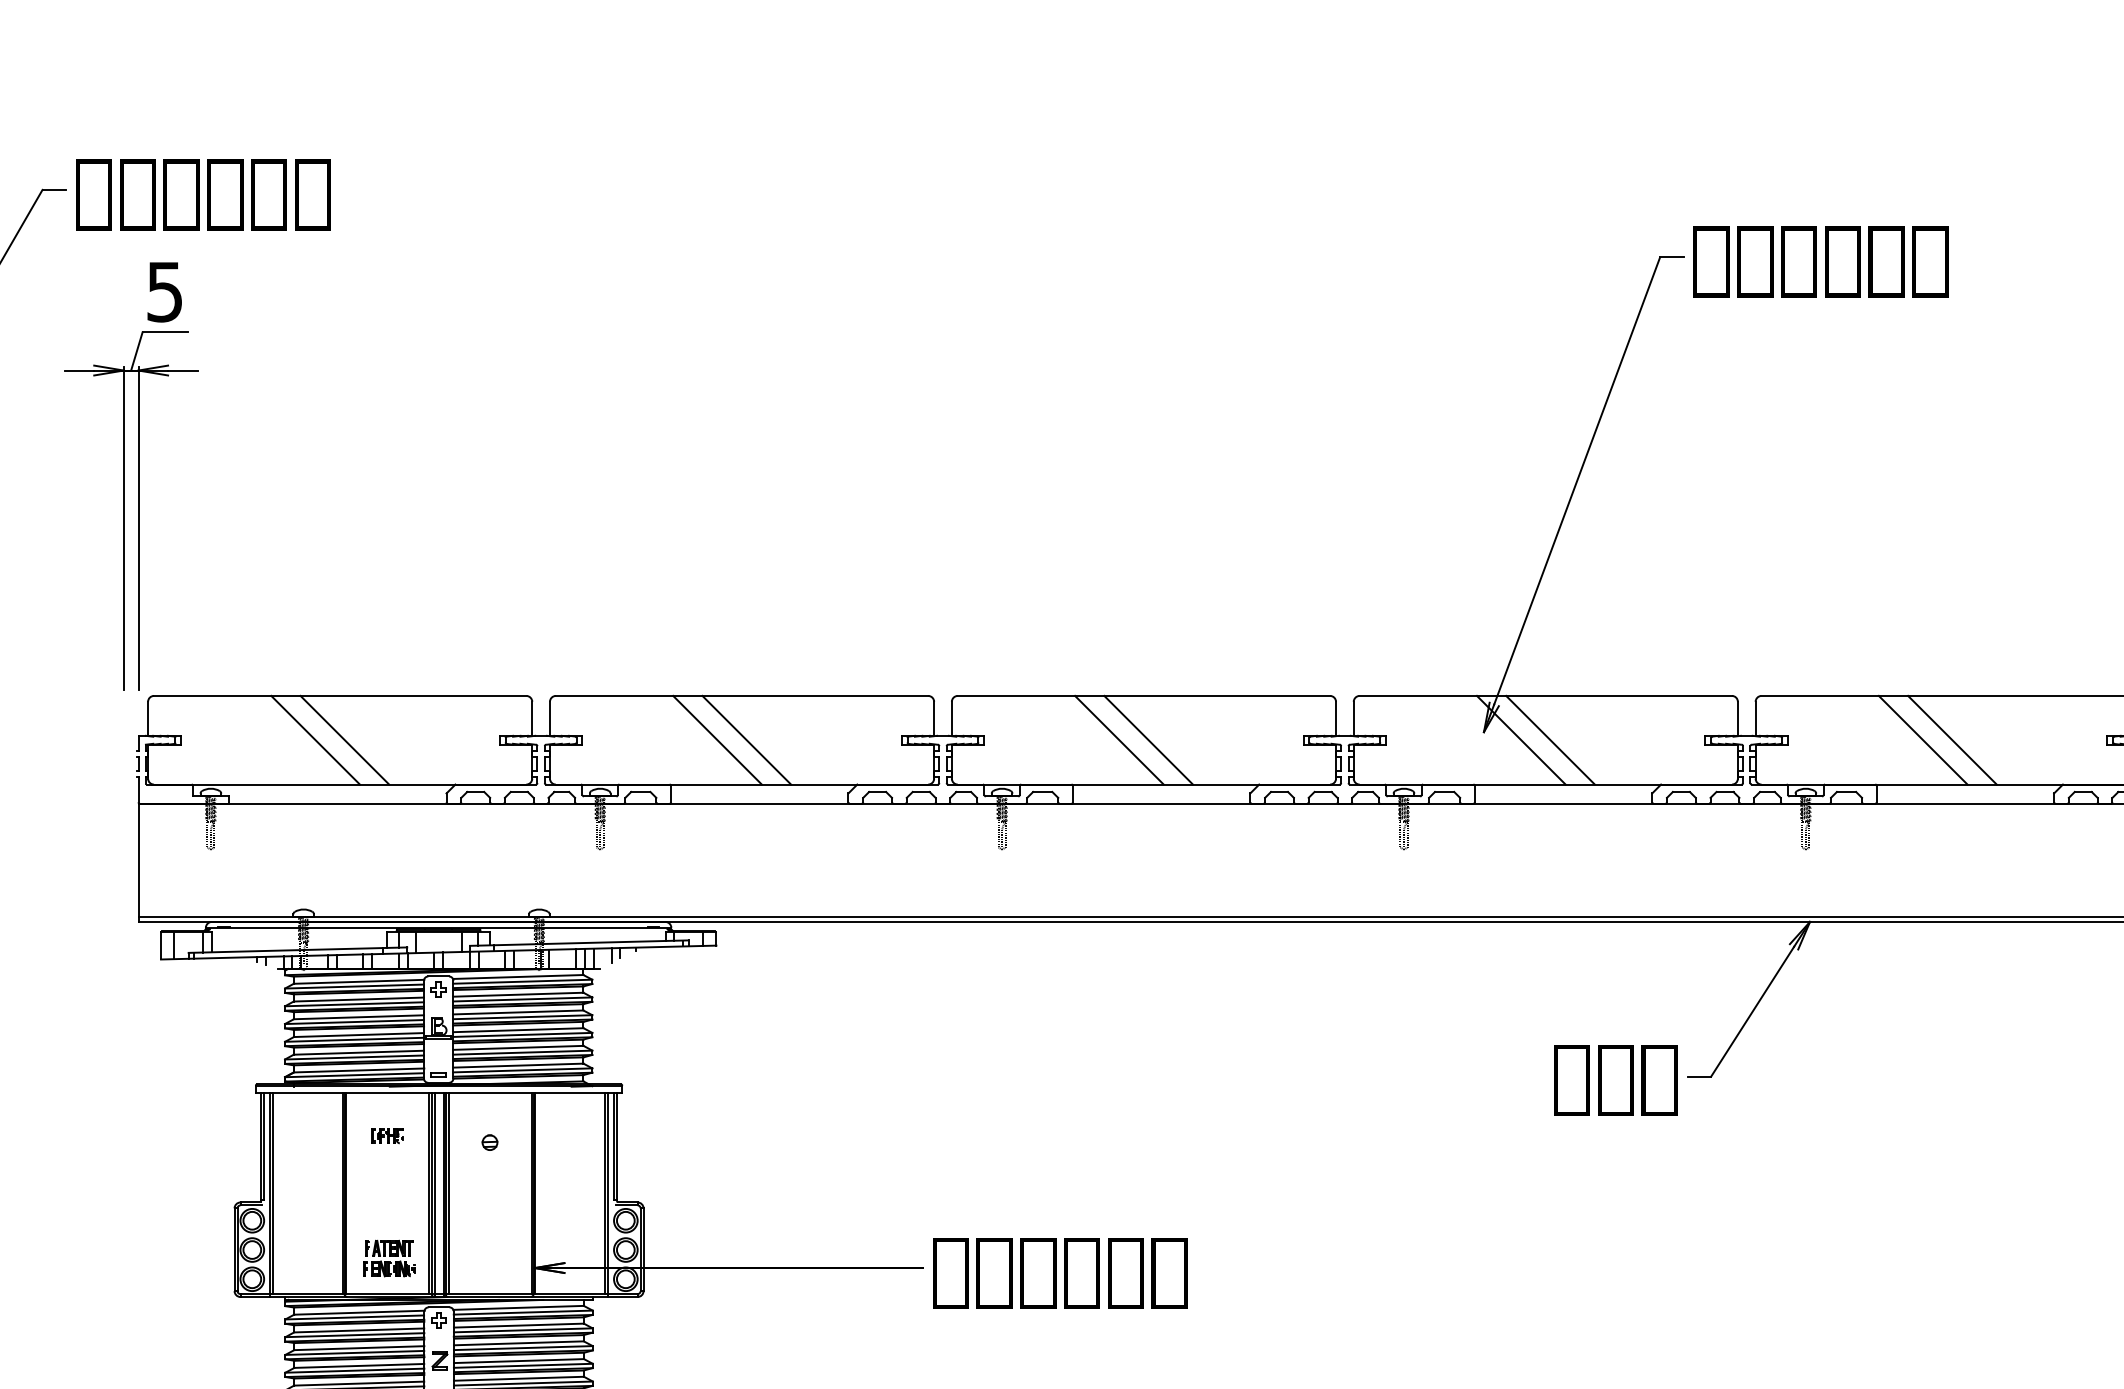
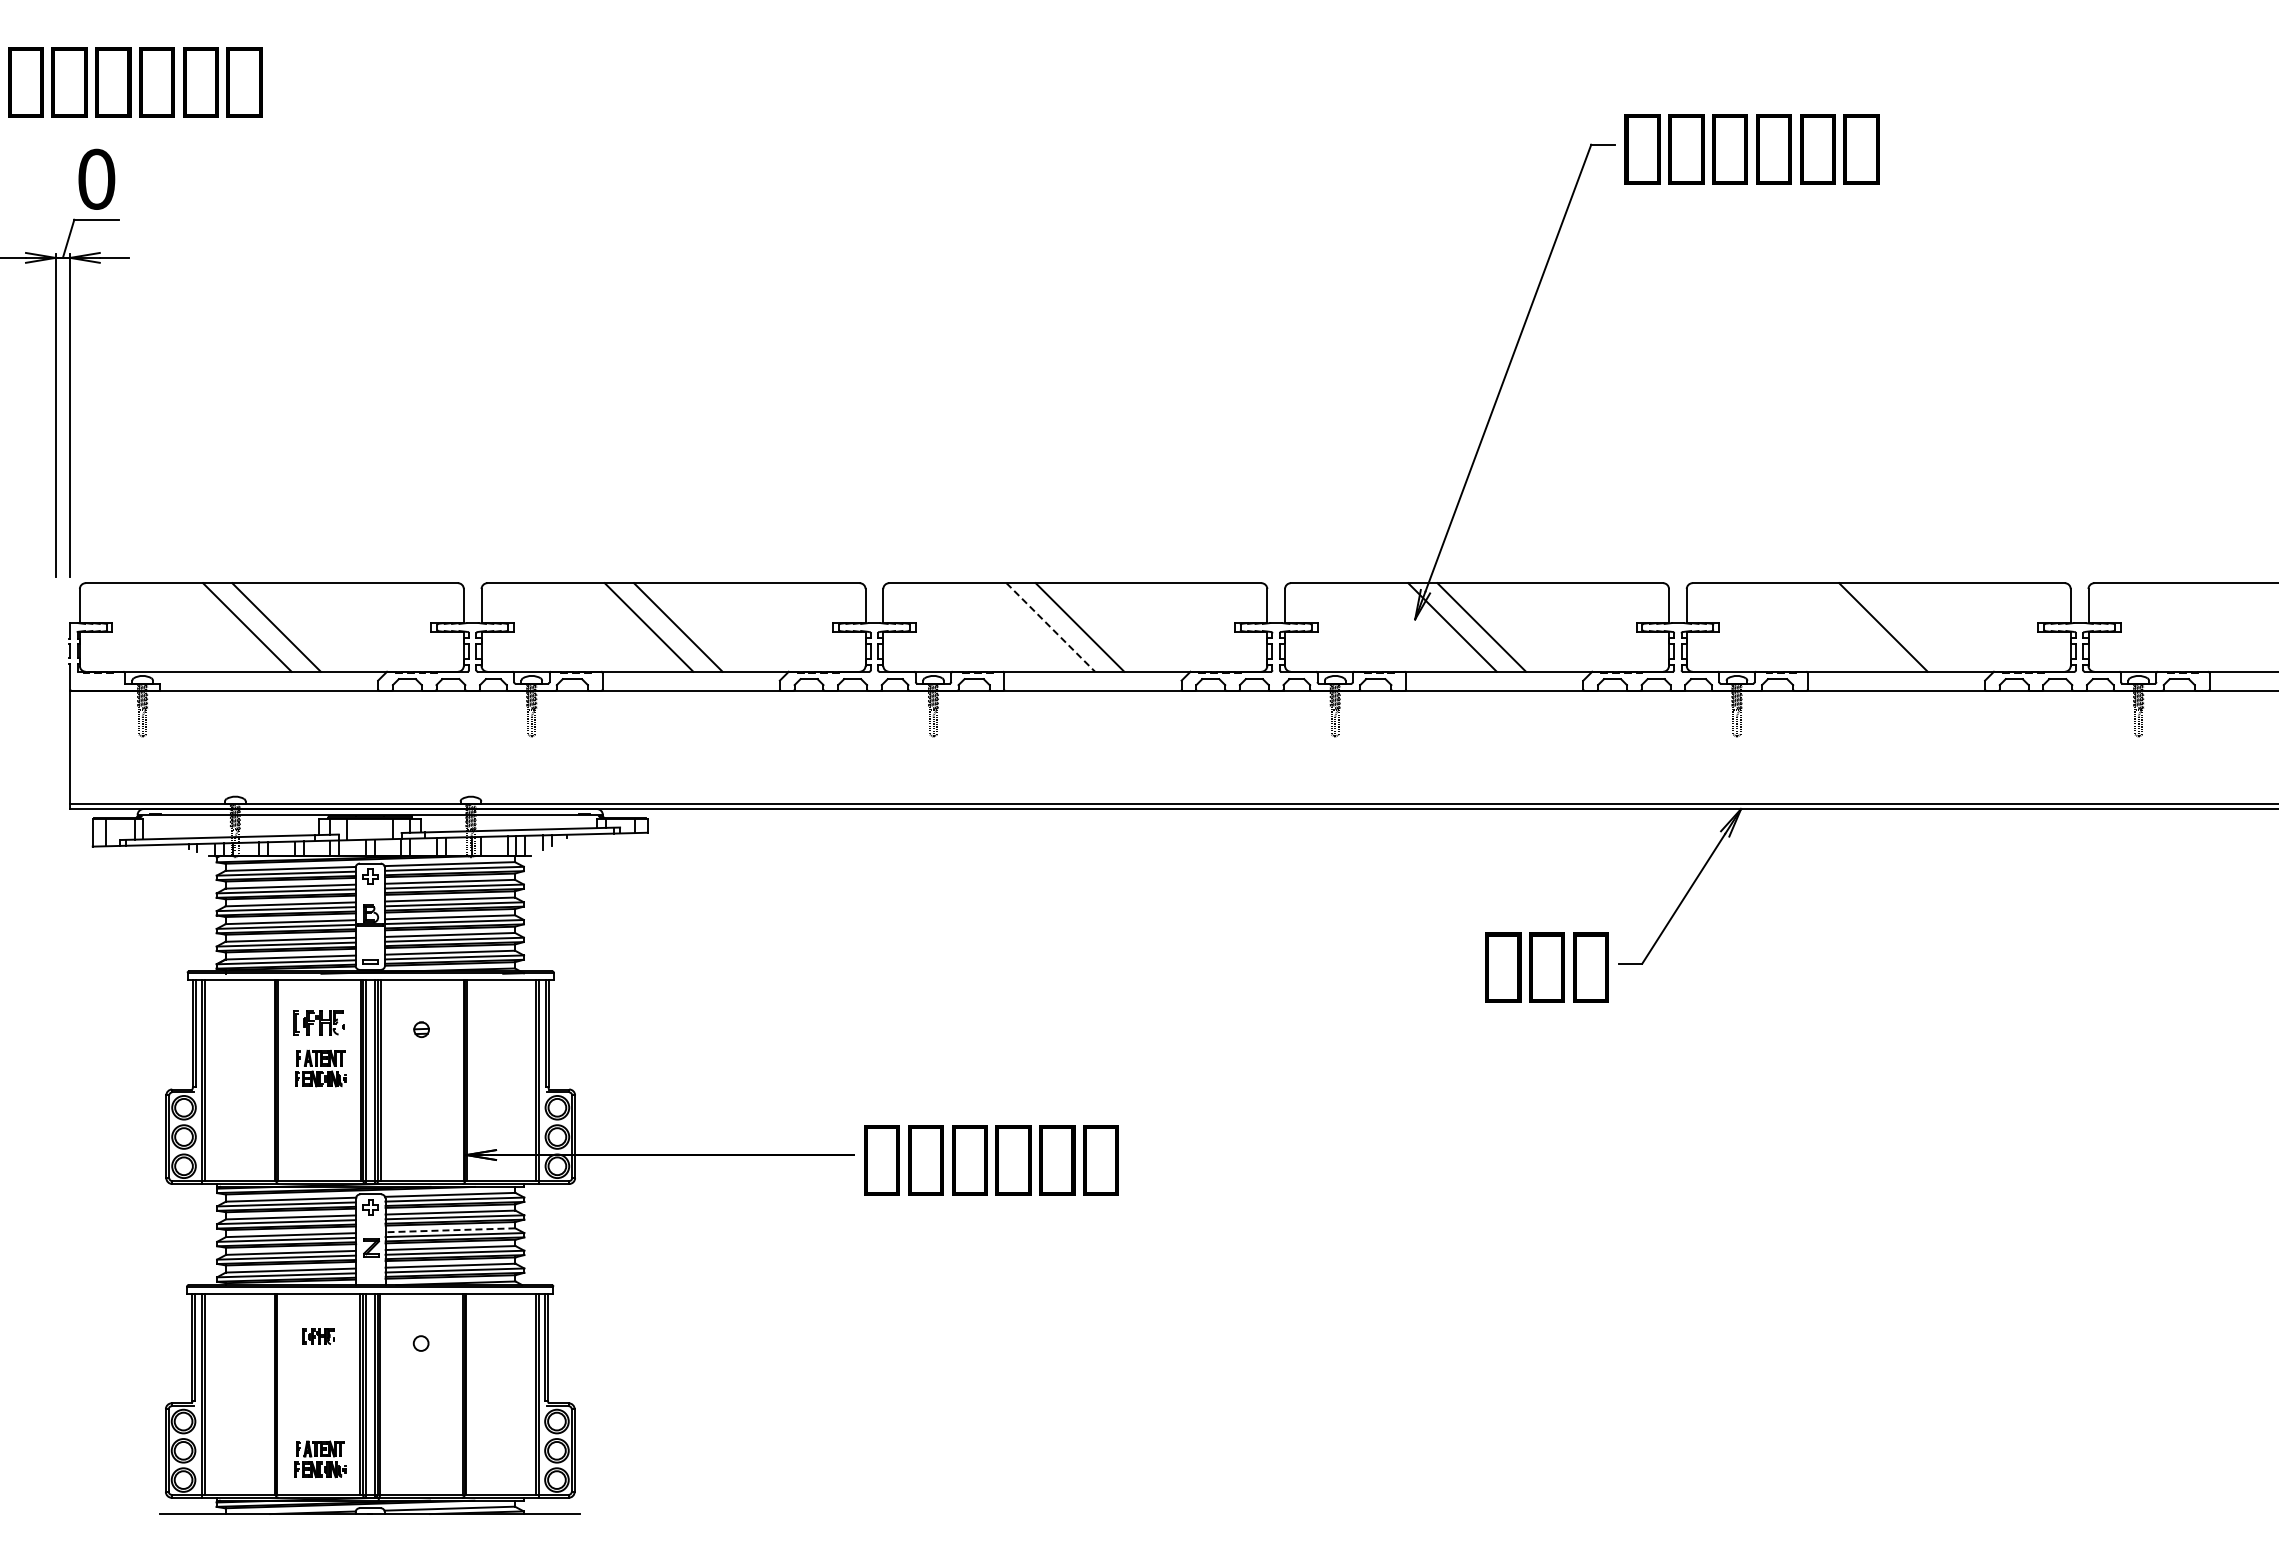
text: (164, 291) -> (96, 178), 5 -> 0
line: (1119, 740) -> (1050, 627), solid -> dashed
line: (1922, 740) -> (1853, 627), removed
part: (387, 1136) -> (319, 1023), size x1.6
part: (388, 1258) -> (320, 1068), moved
line: (518, 1343) -> (450, 1230), solid -> dashed

